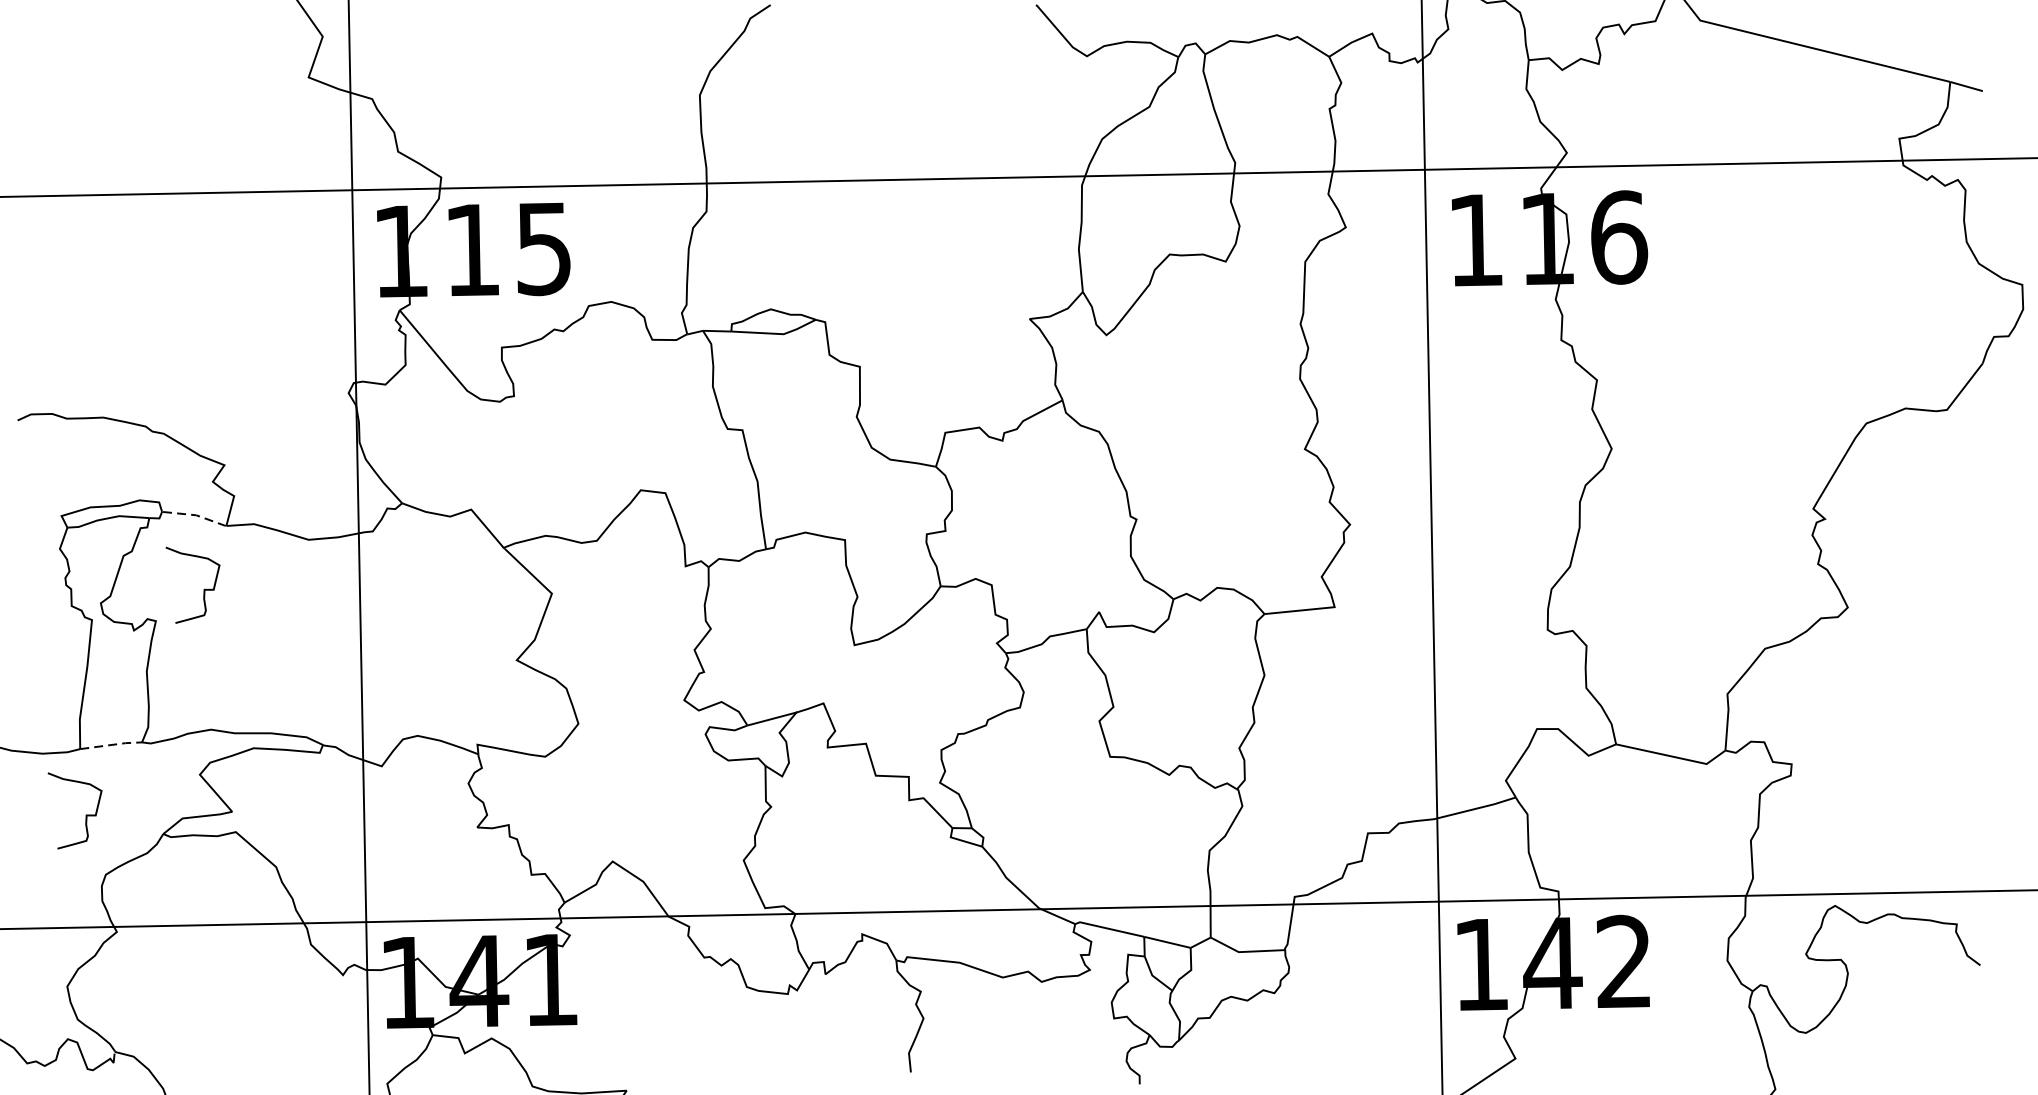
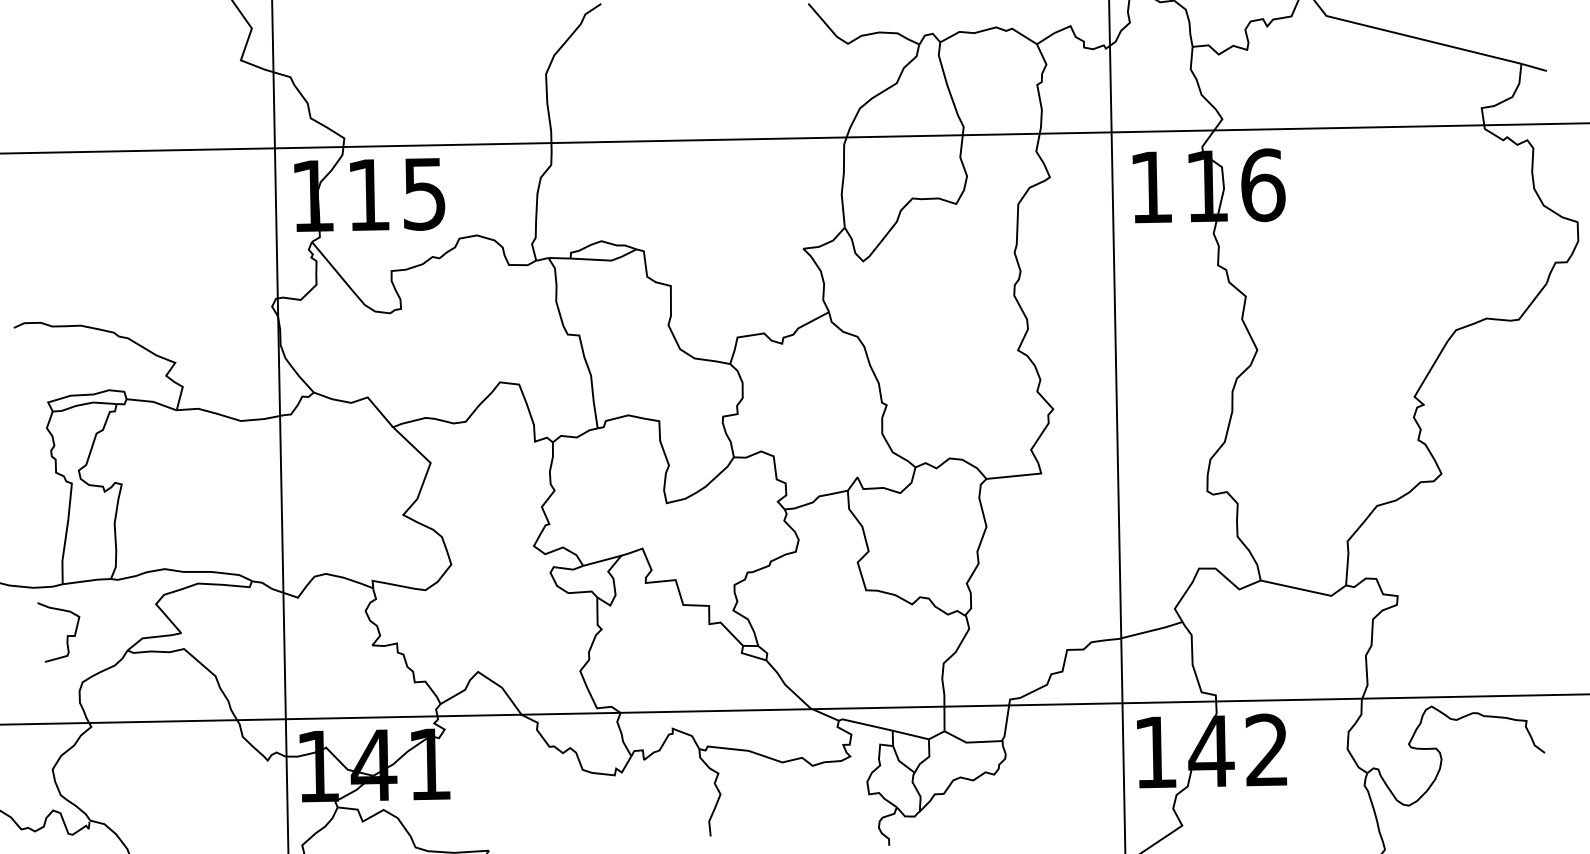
line: (196, 514) -> (153, 401), dashed -> solid
curve: (203, 589) -> (158, 459), removed
line: (111, 745) -> (87, 581), dashed -> solid

